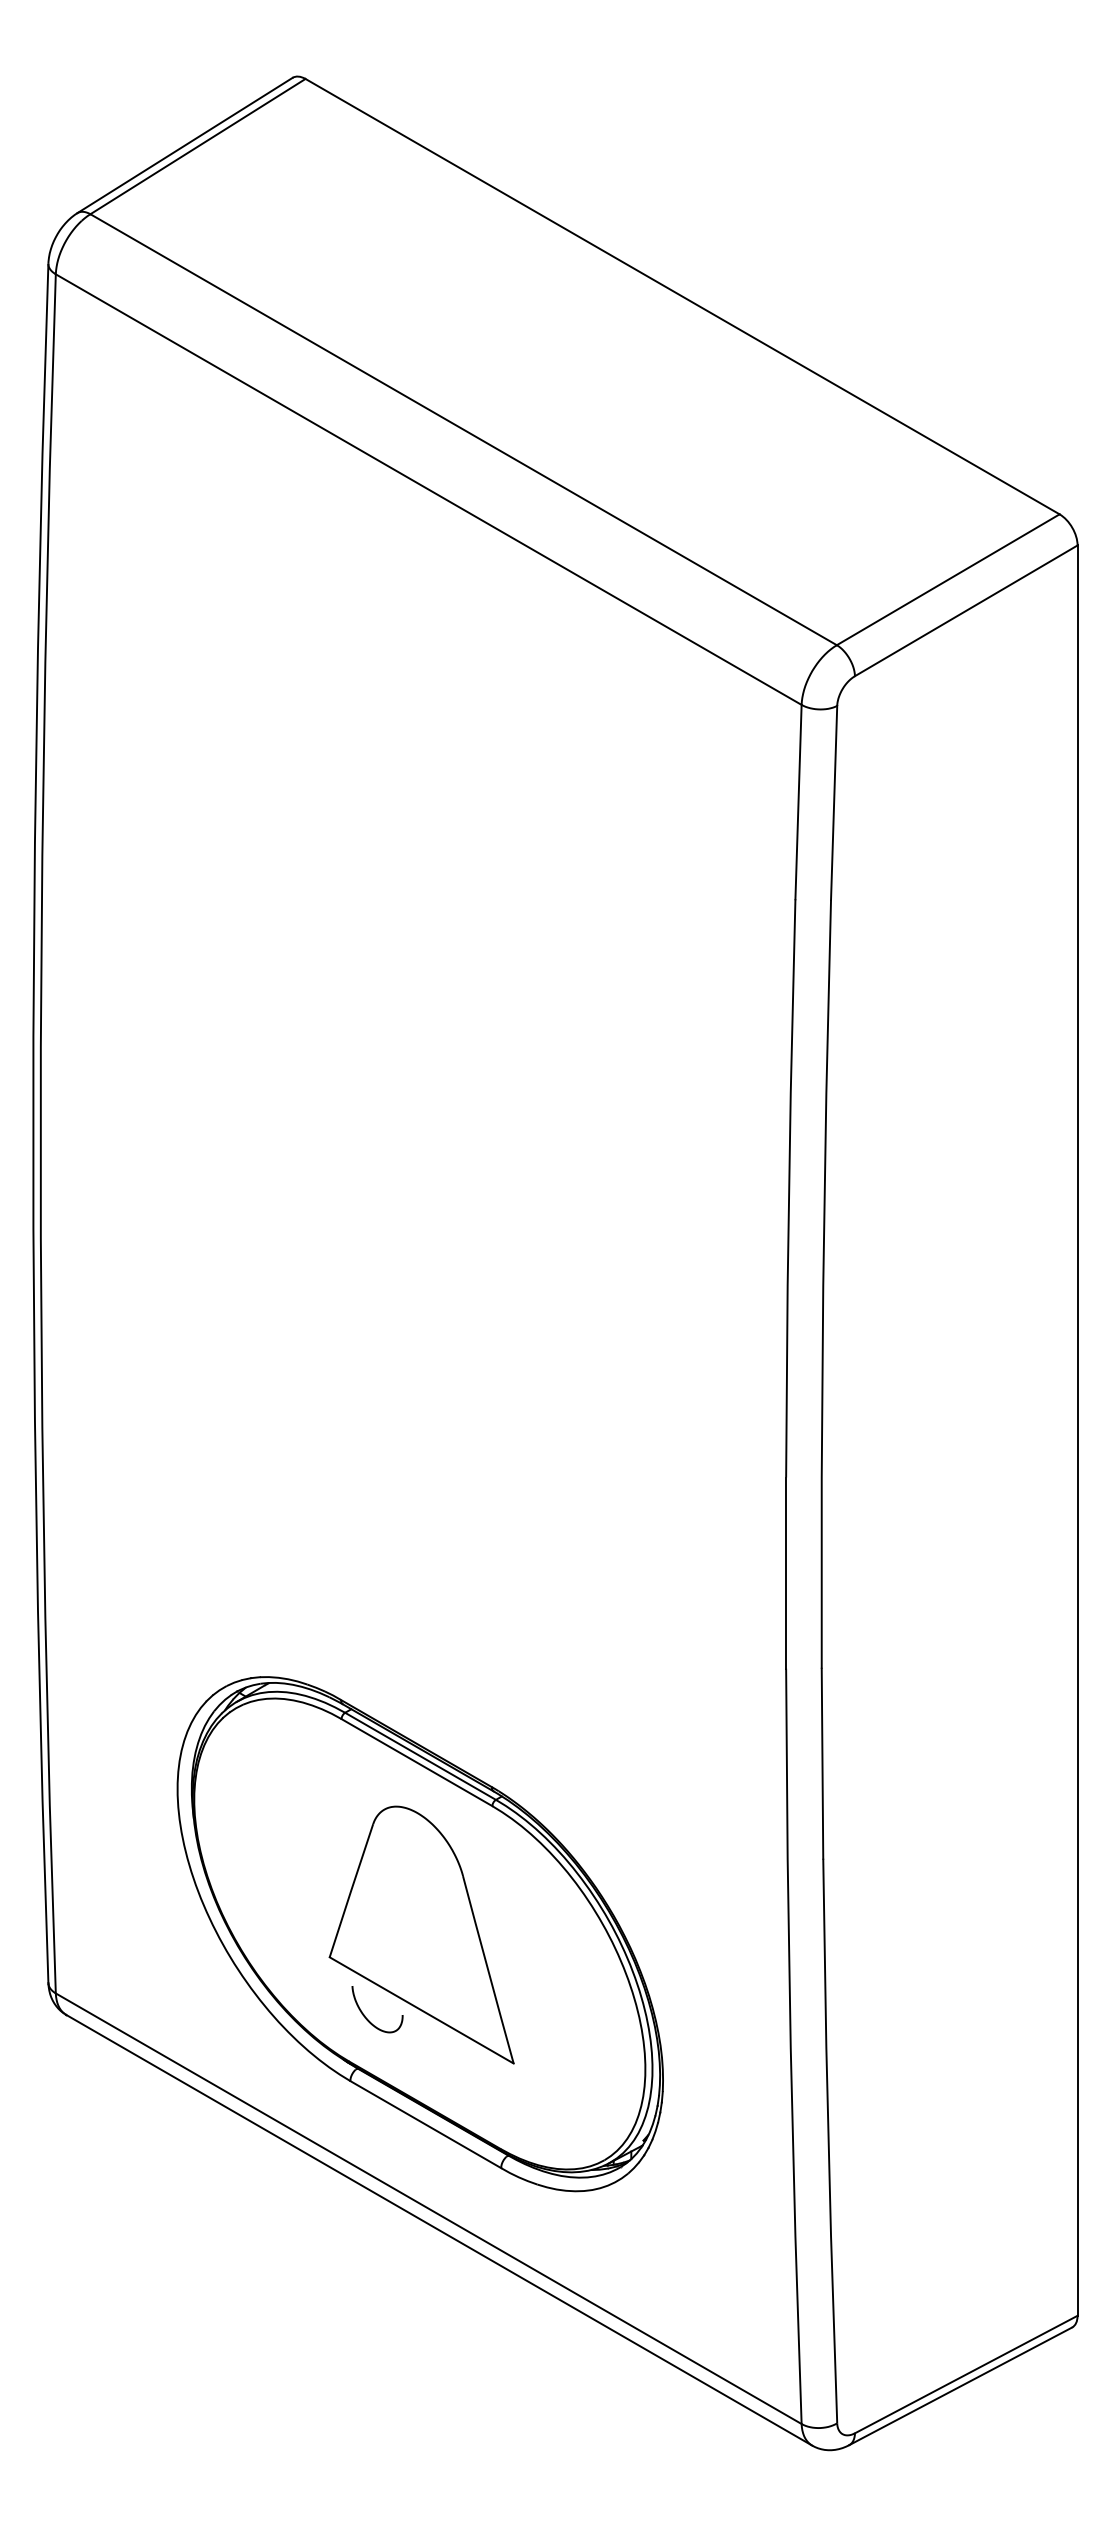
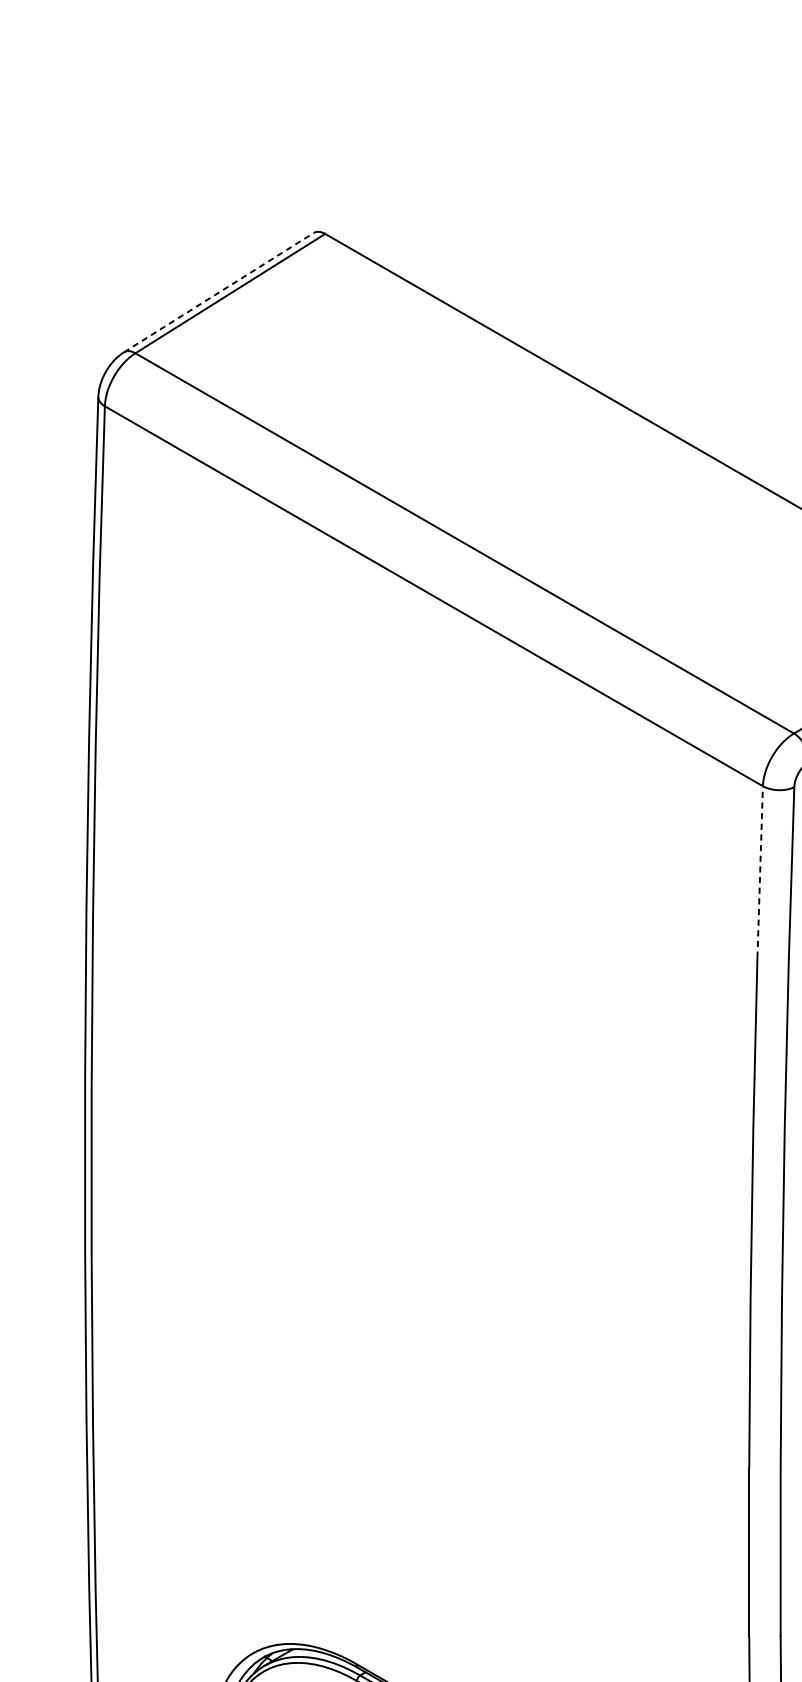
line: (185, 145) -> (219, 292), solid -> dashed
line: (798, 801) -> (760, 871), solid -> dashed

